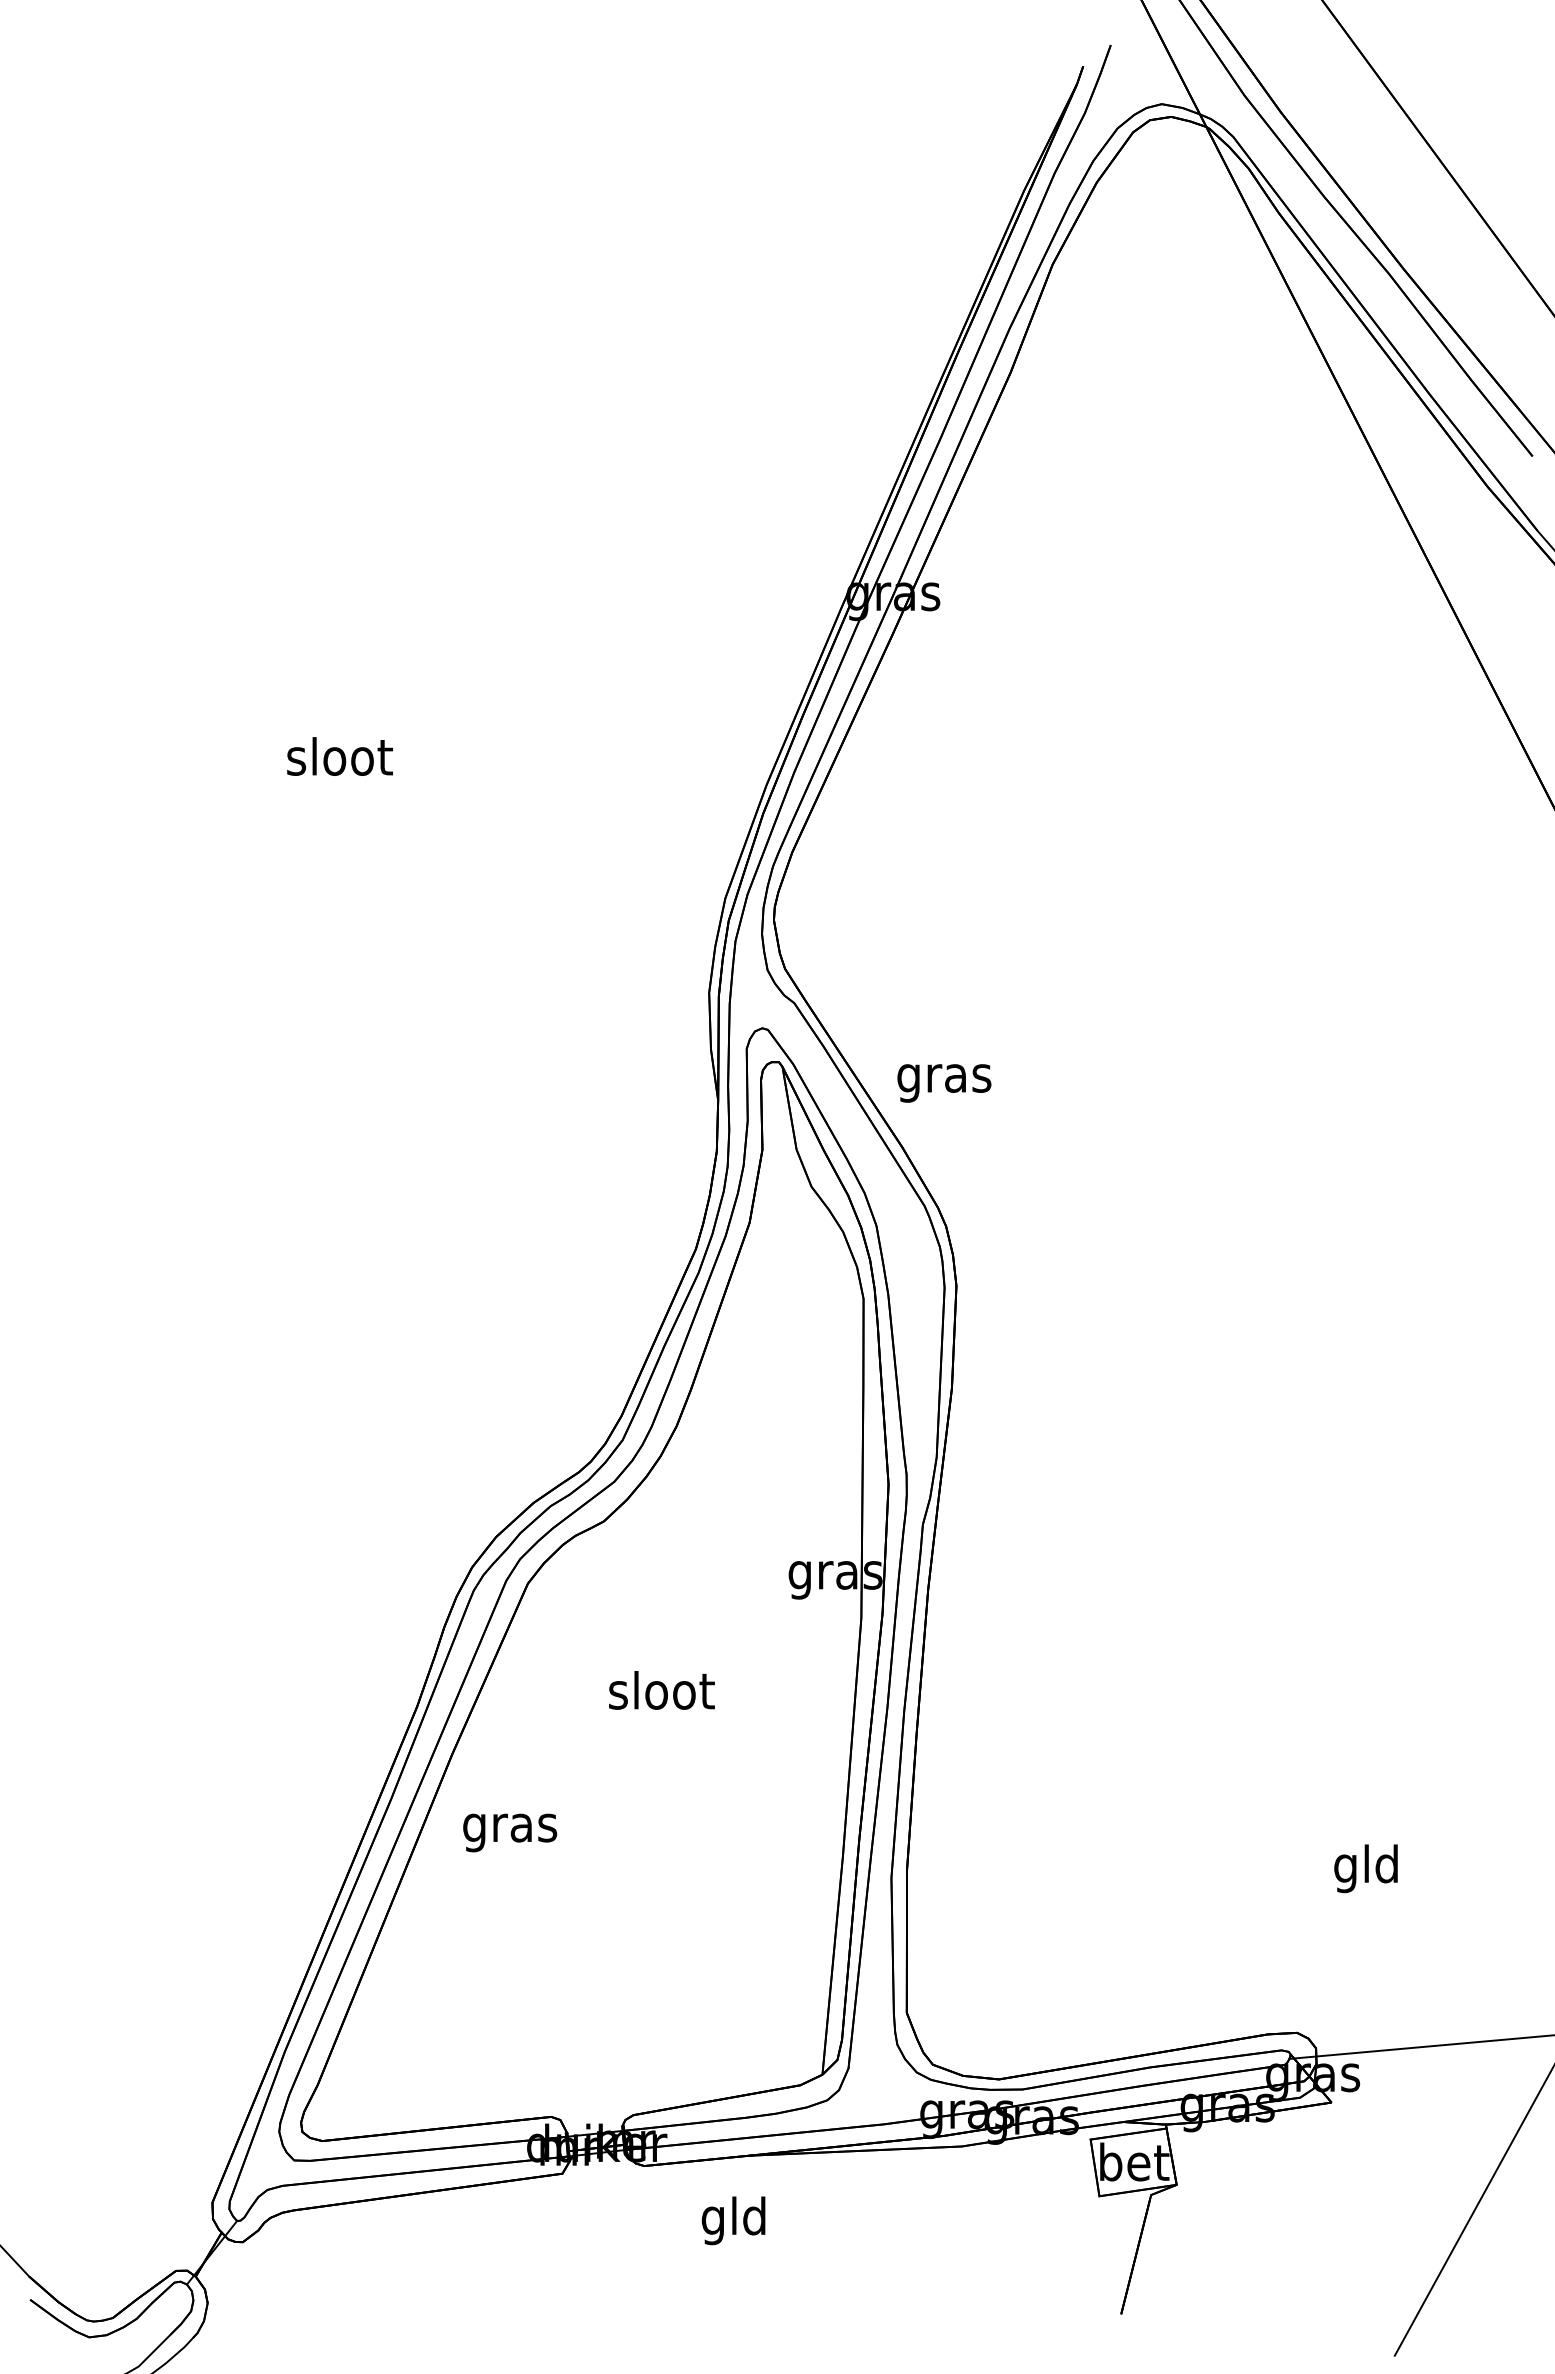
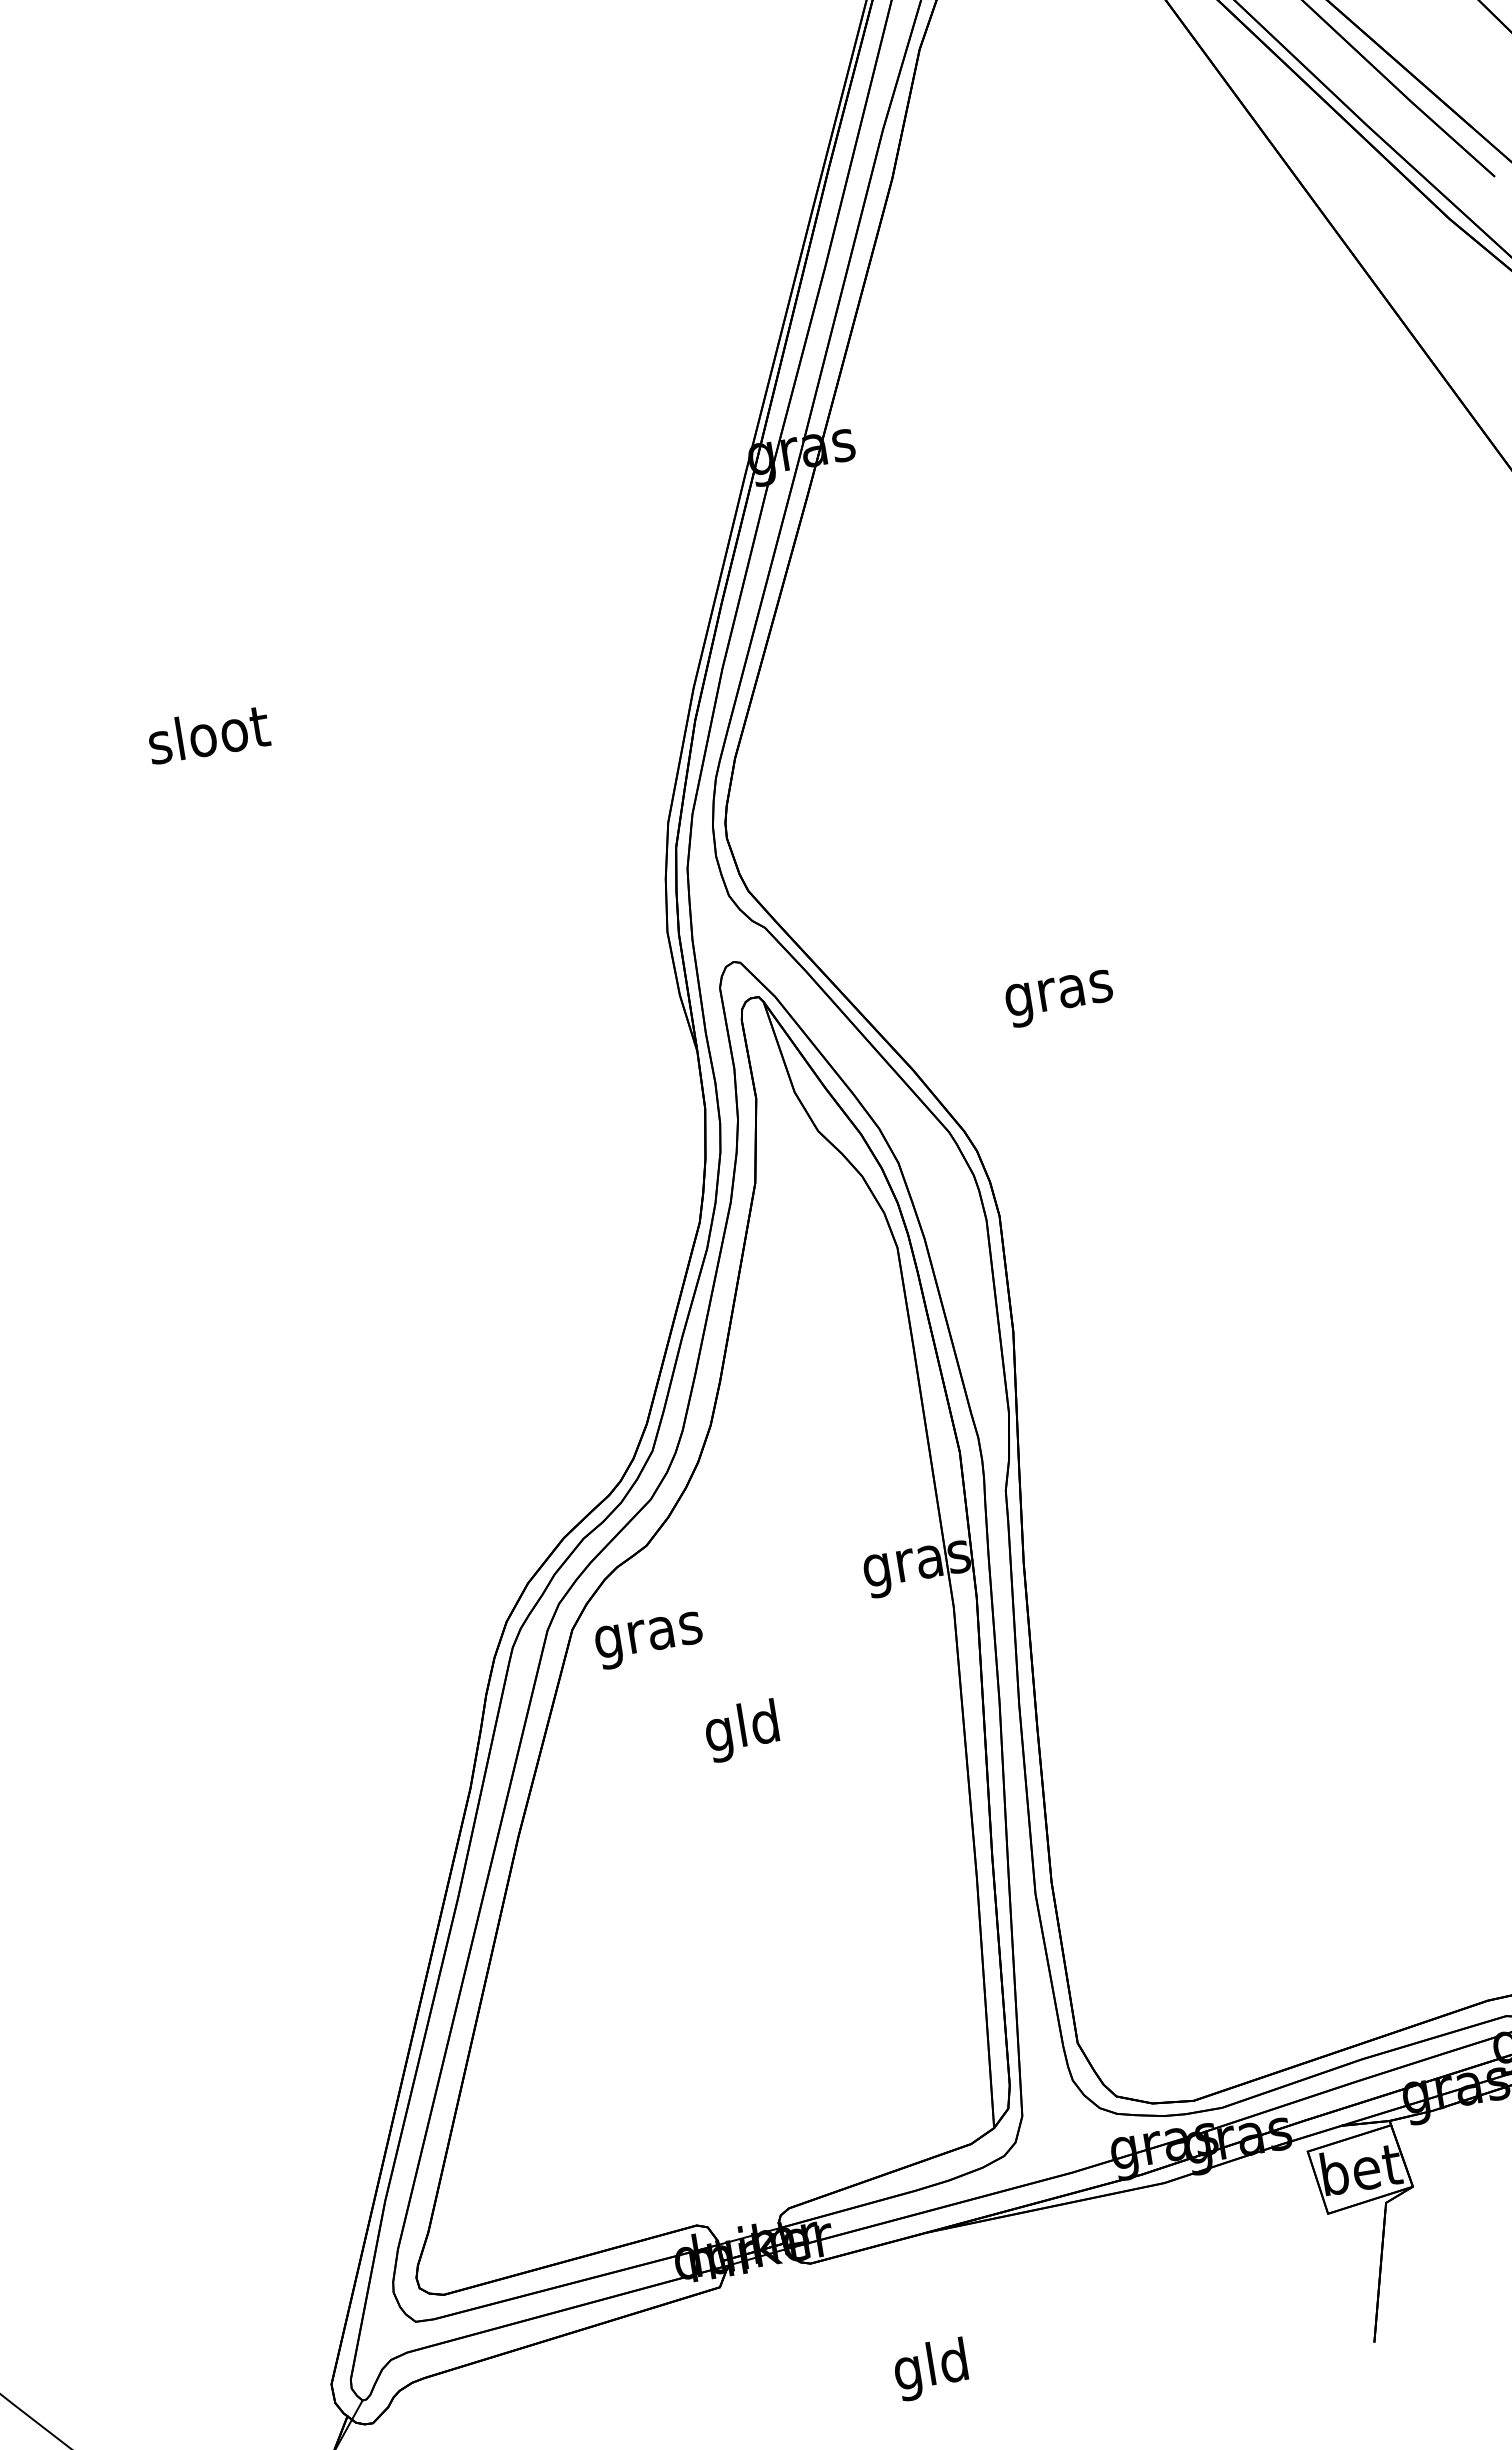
text: (944, 1083) -> (1059, 998), moved
text: (661, 1695) -> (743, 1731), sloot -> gld
text: (510, 1832) -> (649, 1640), moved
text: (733, 2220) -> (930, 2369), moved

